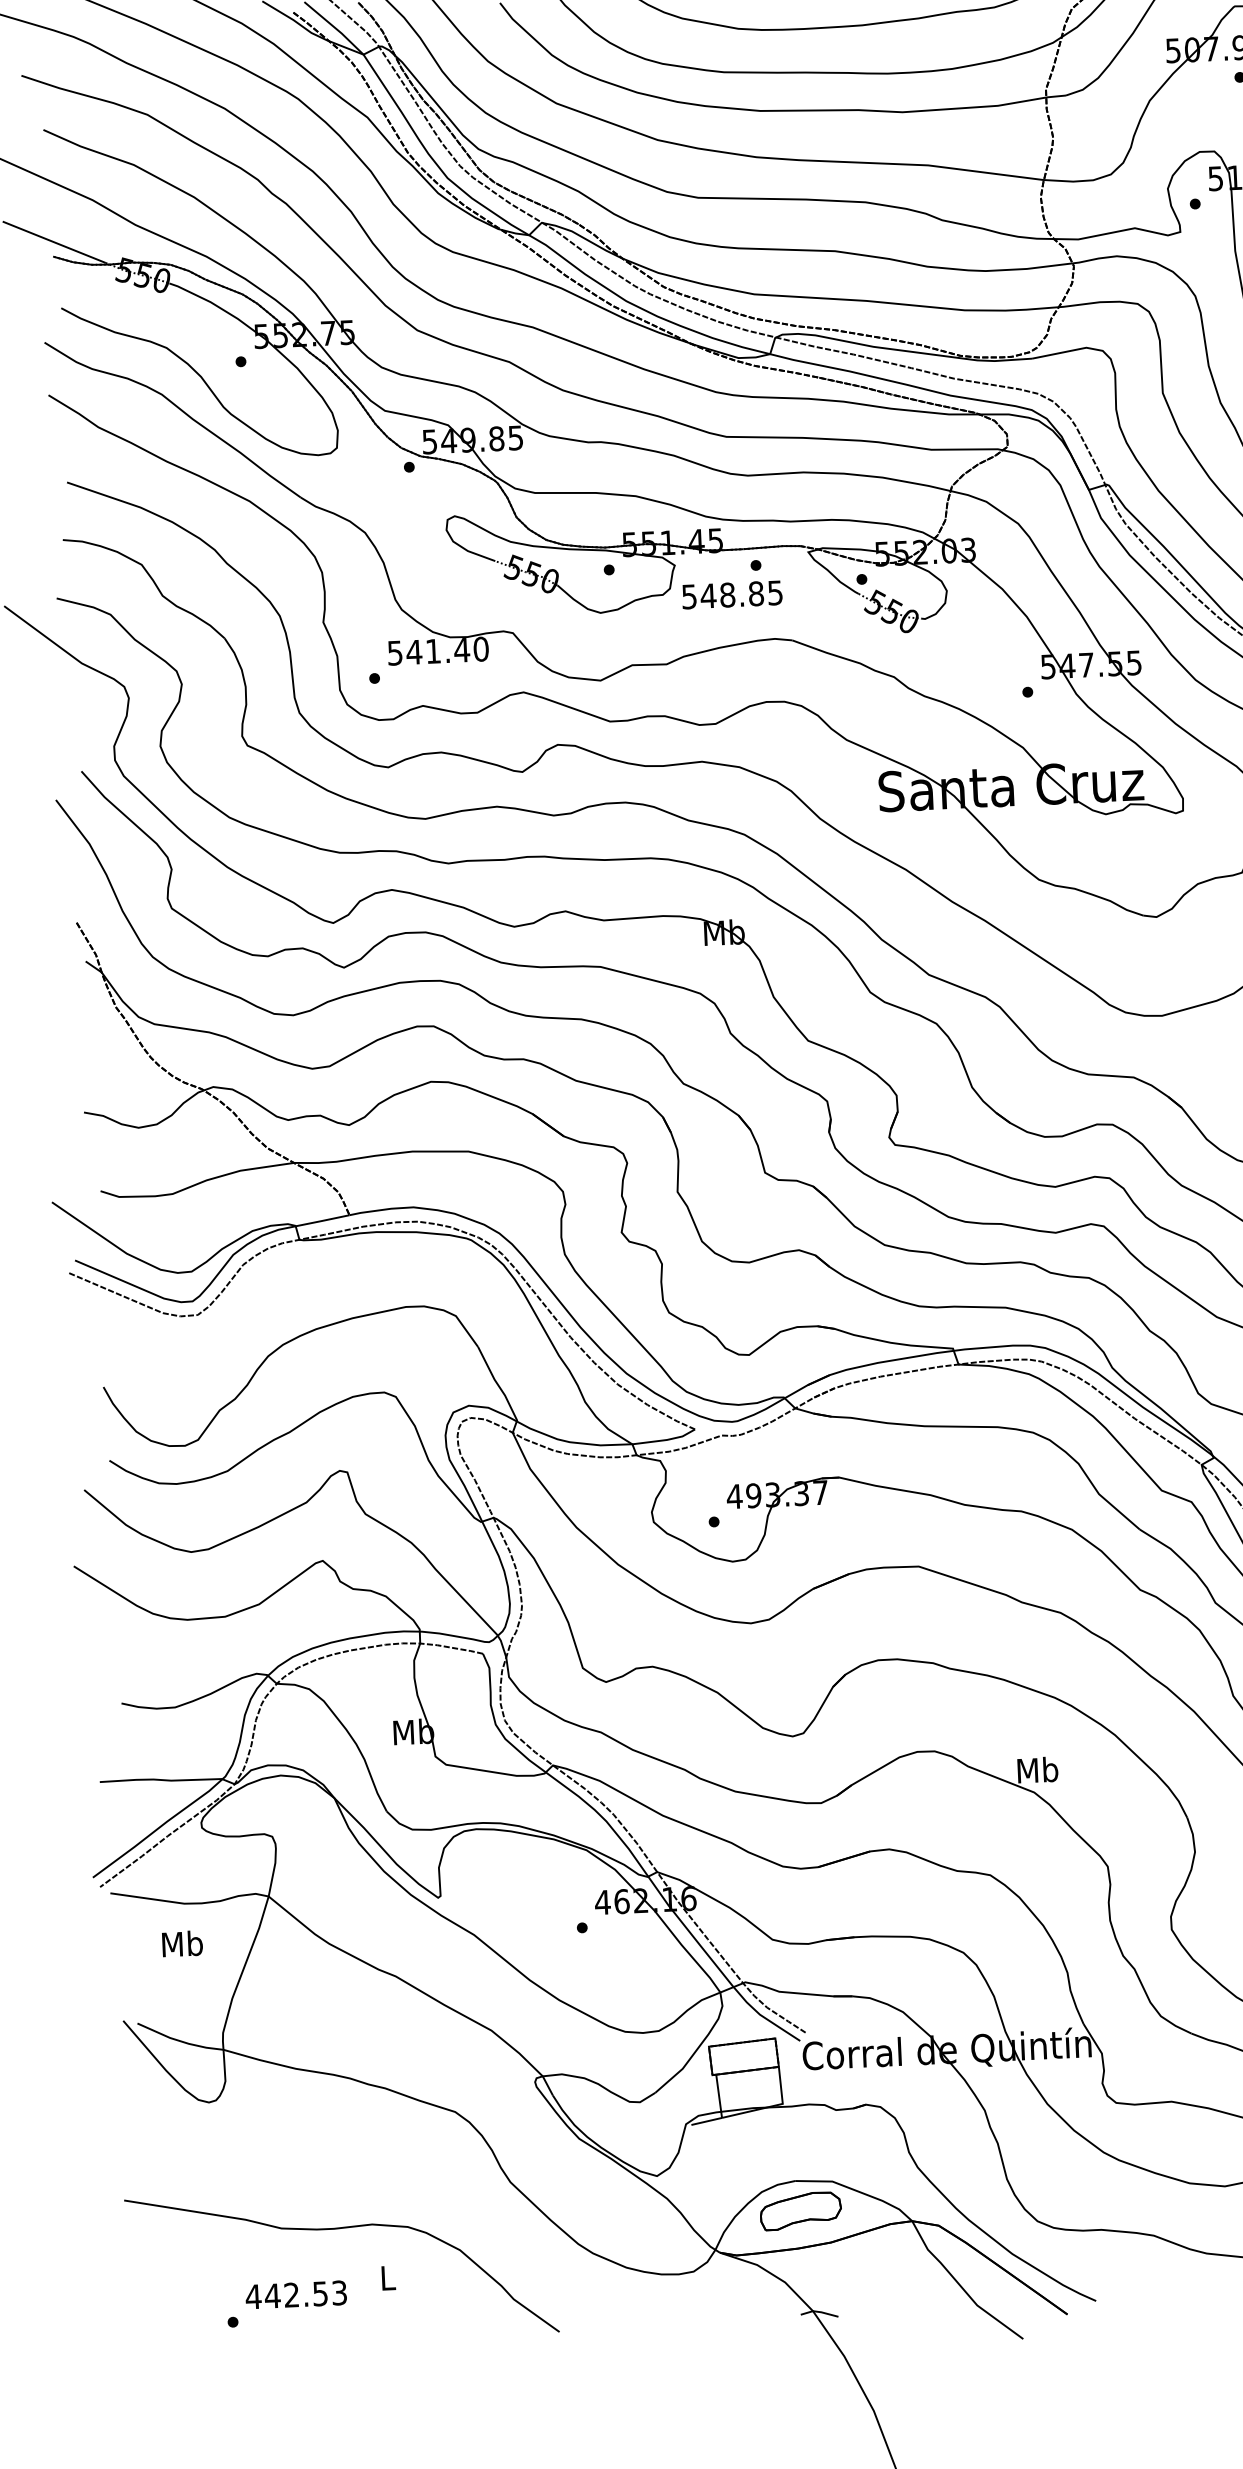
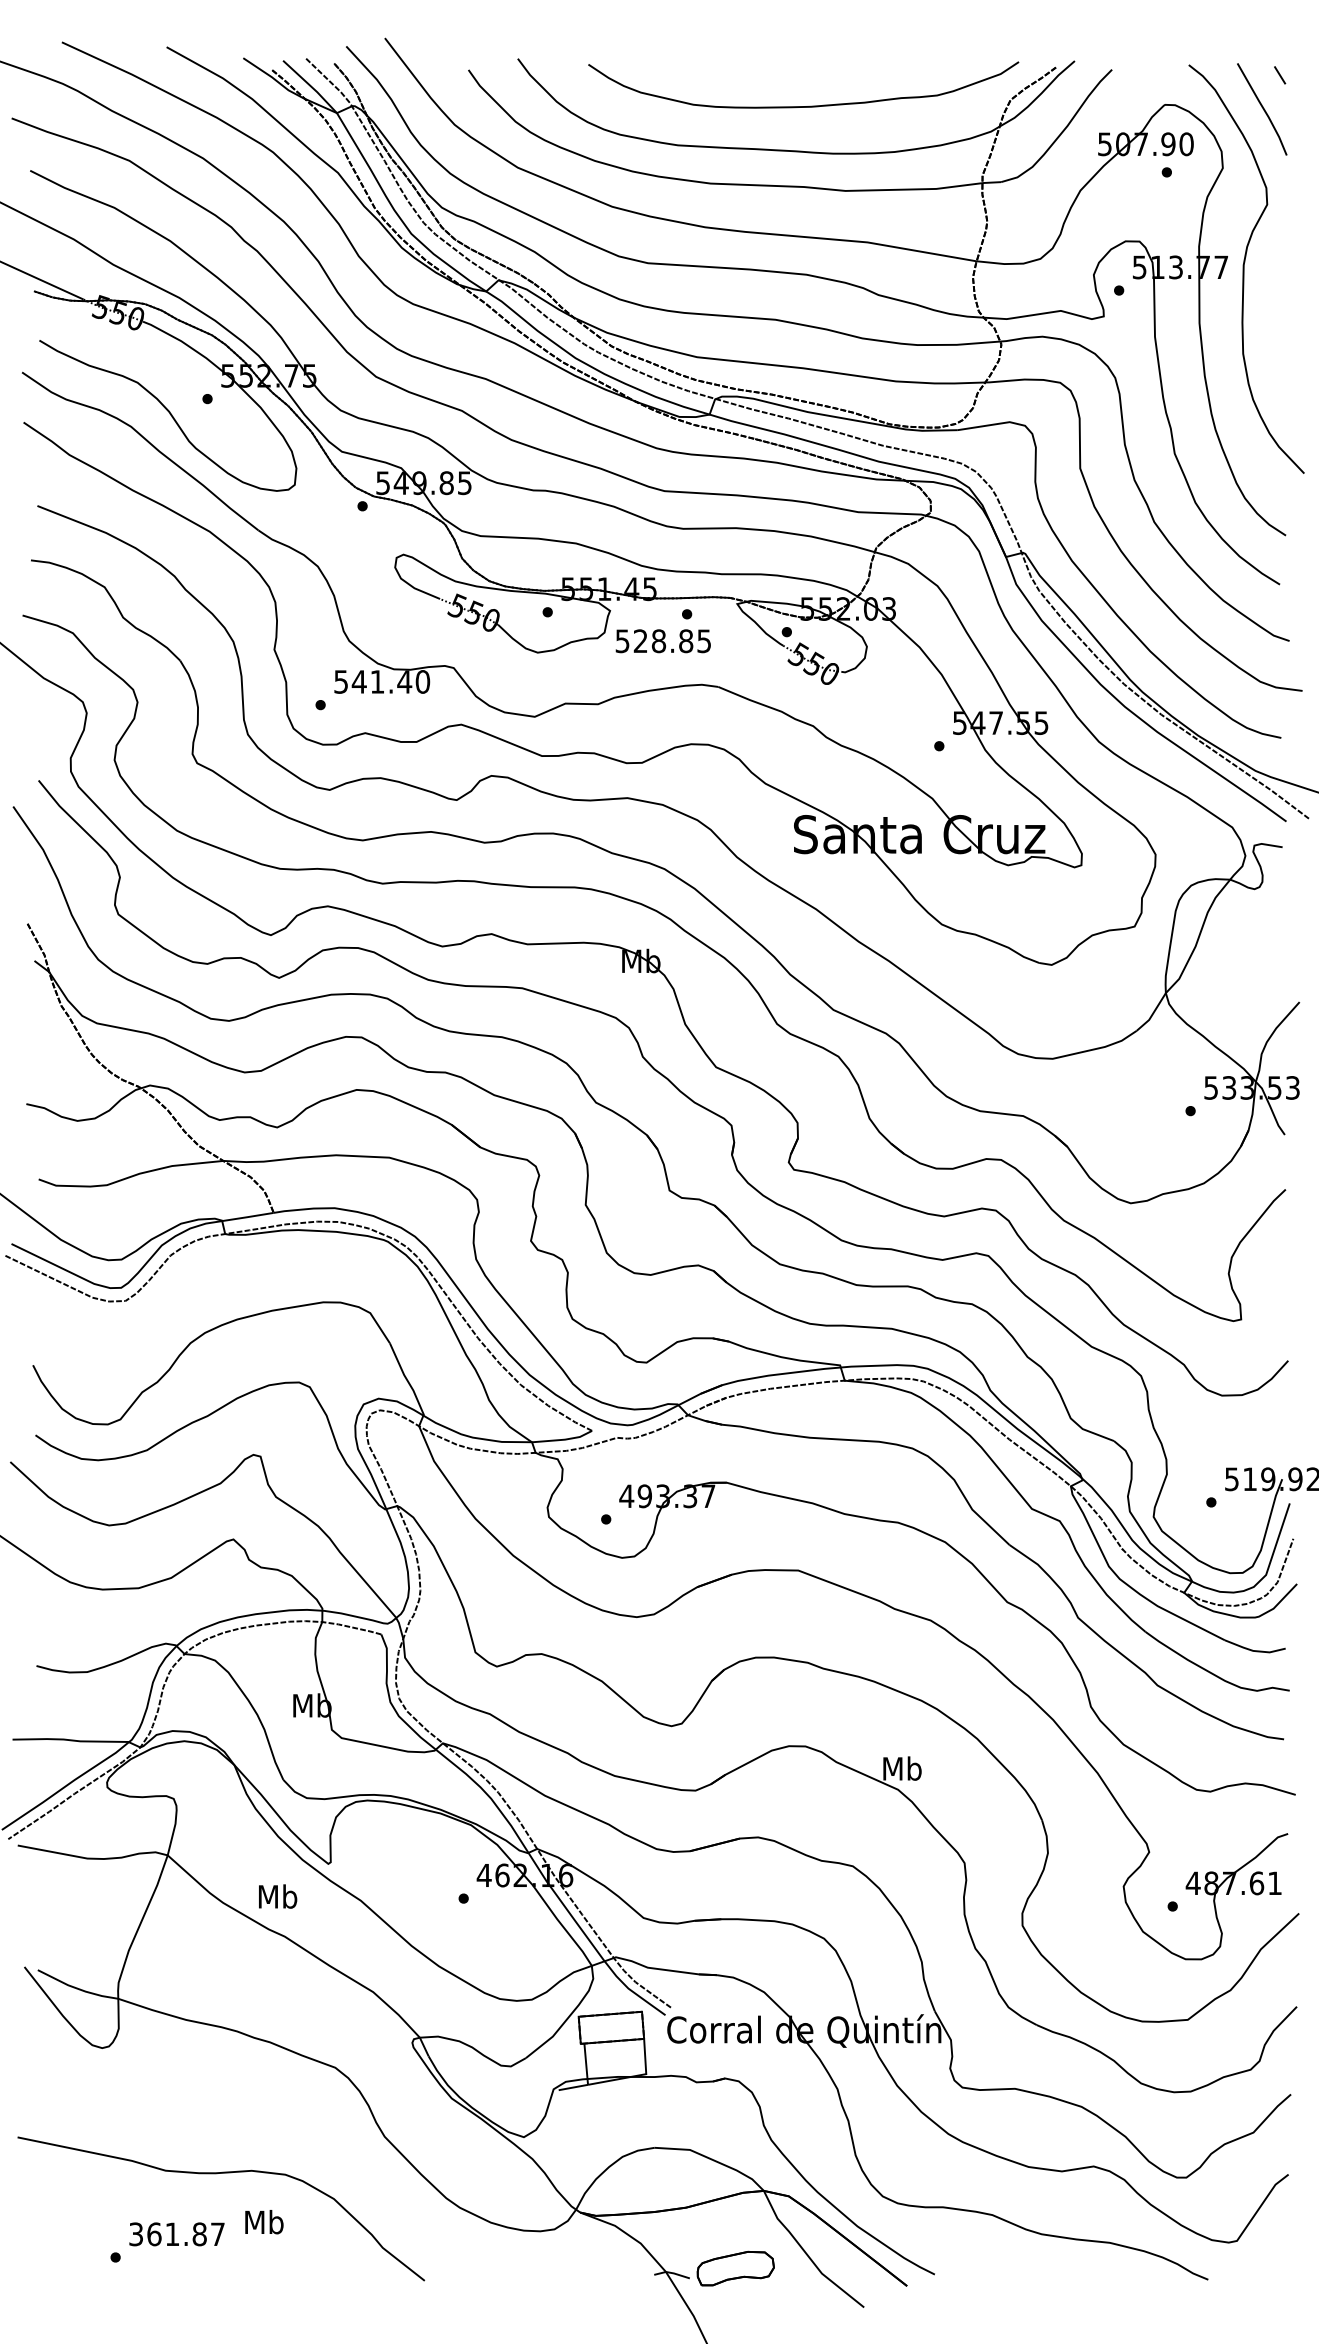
text: (708, 595) -> (640, 640), 548.85 -> 528.85
text: (183, 1943) -> (278, 1896), moved
part: (800, 2211) -> (735, 2268), moved
text: (388, 2278) -> (264, 2222), L -> Mb
text: (296, 2295) -> (176, 2234), 442.53 -> 361.87

